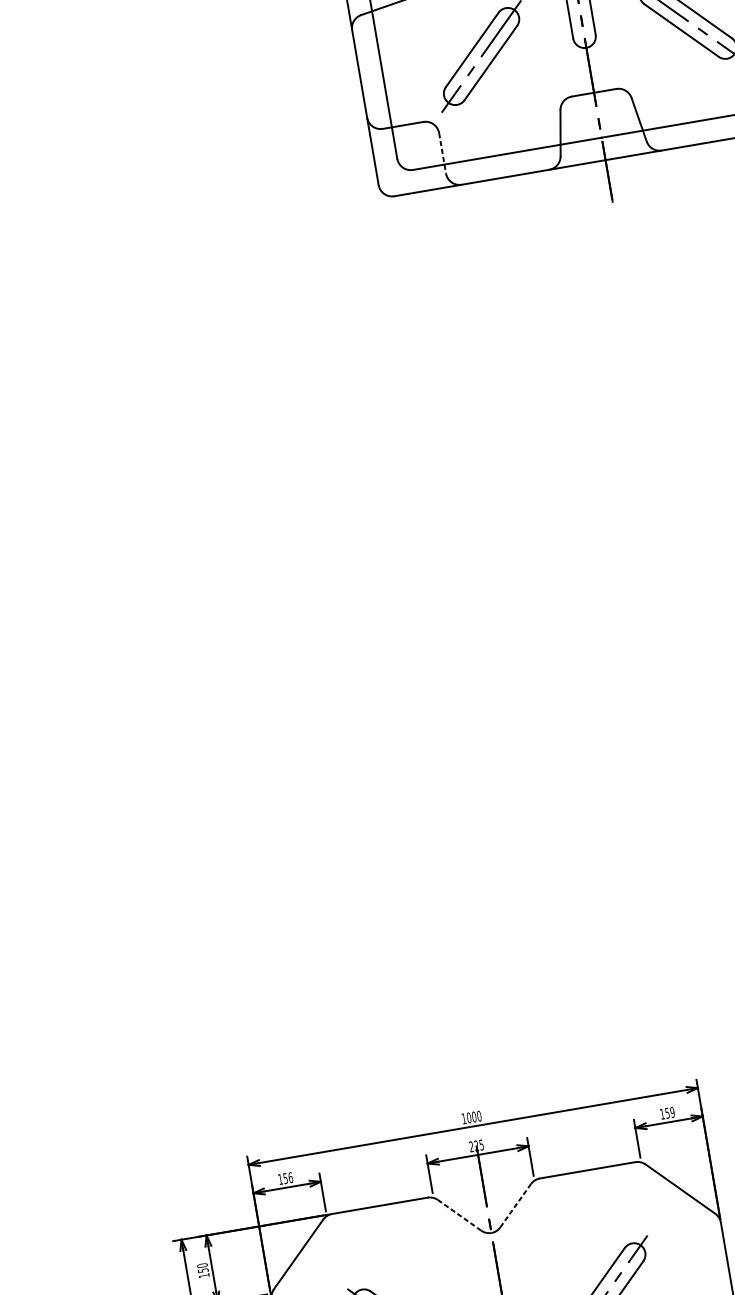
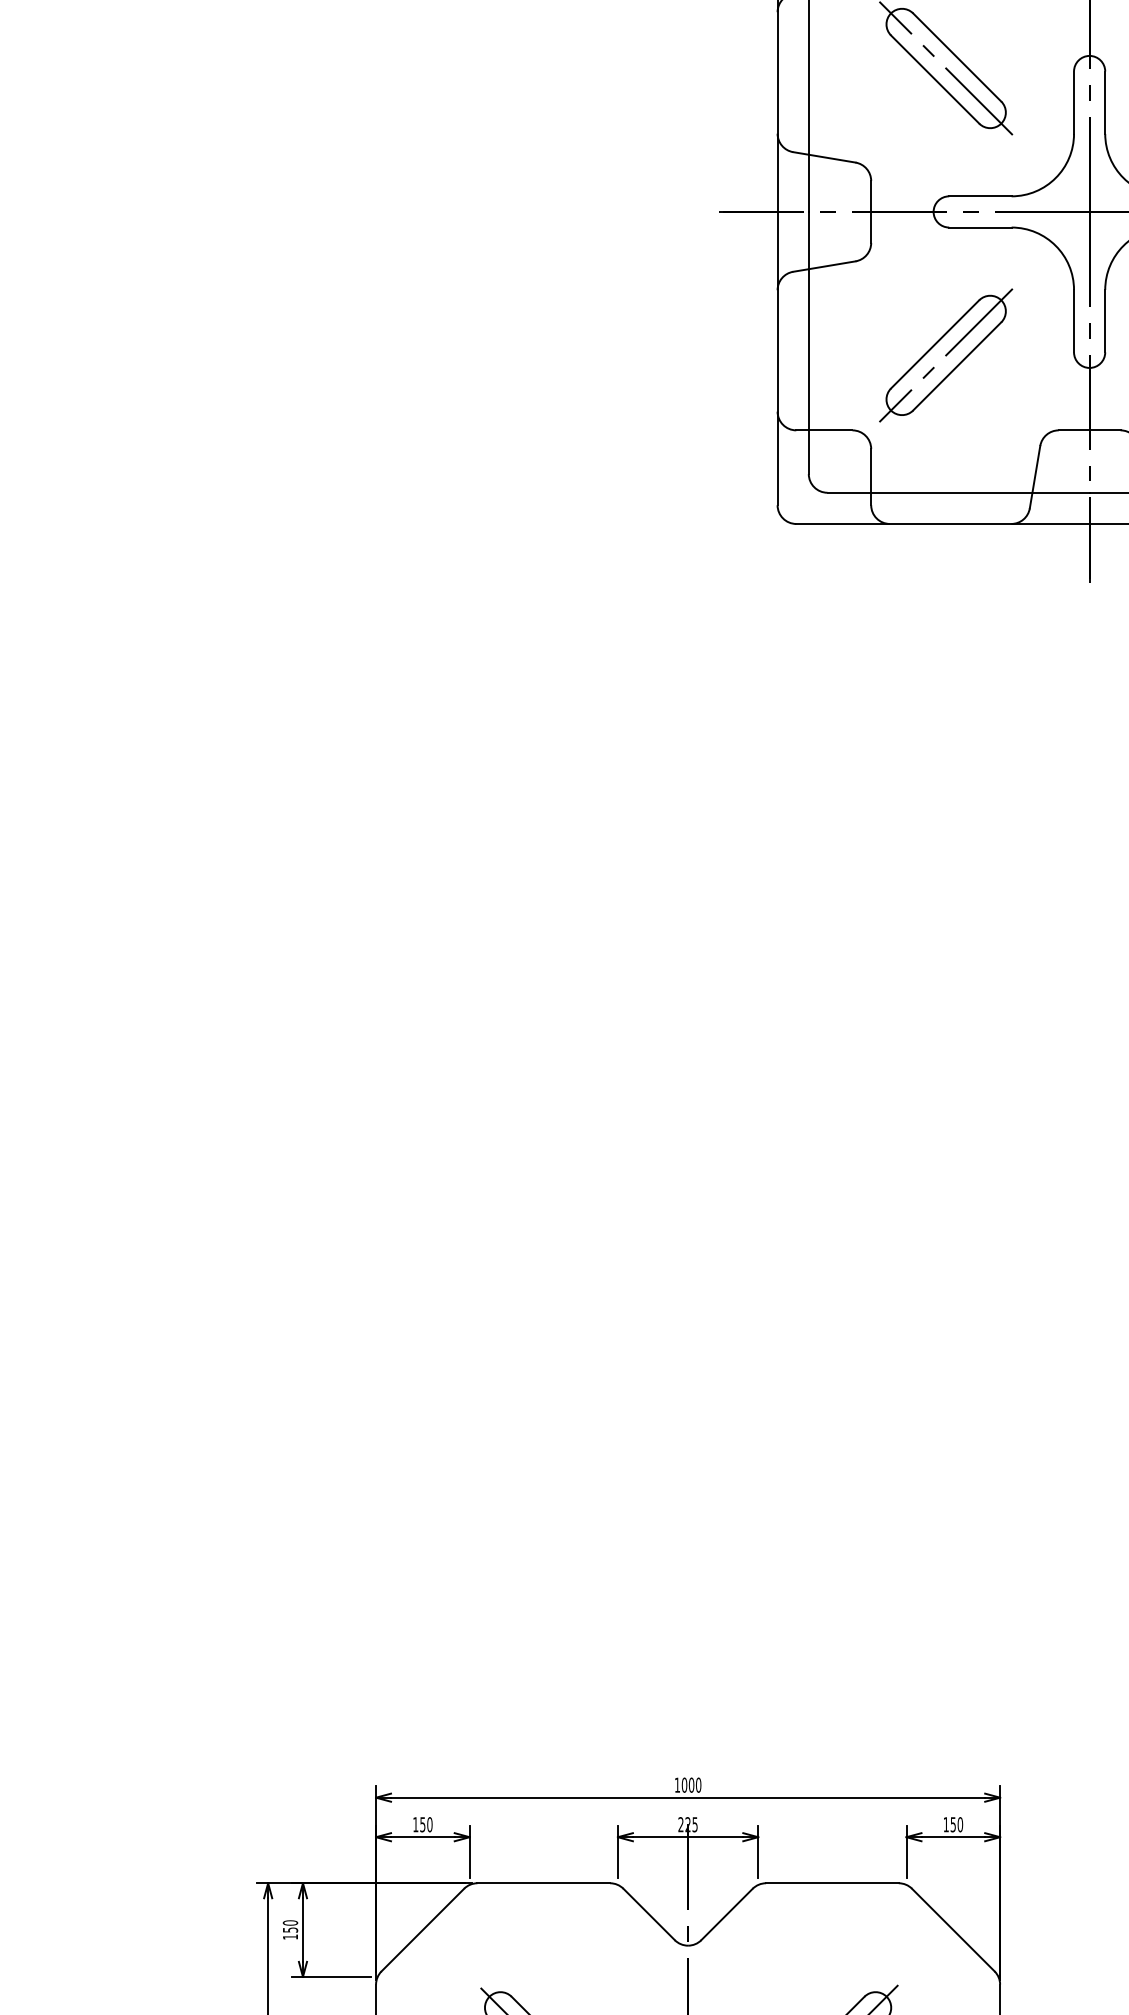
line: (442, 153) -> (871, 477), dashed -> solid
text: (671, 1112) -> (959, 1824), 159 -> 150
text: (290, 1177) -> (429, 1824), 156 -> 150
line: (516, 1205) -> (727, 1914), dashed -> solid
line: (459, 1215) -> (648, 1914), dashed -> solid

